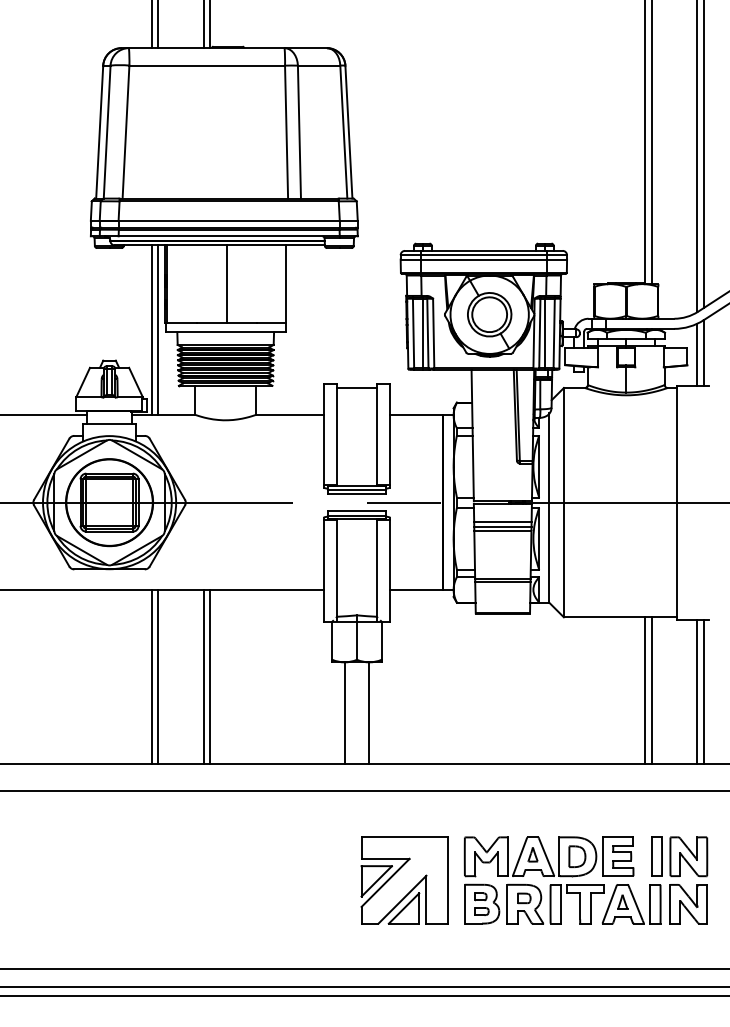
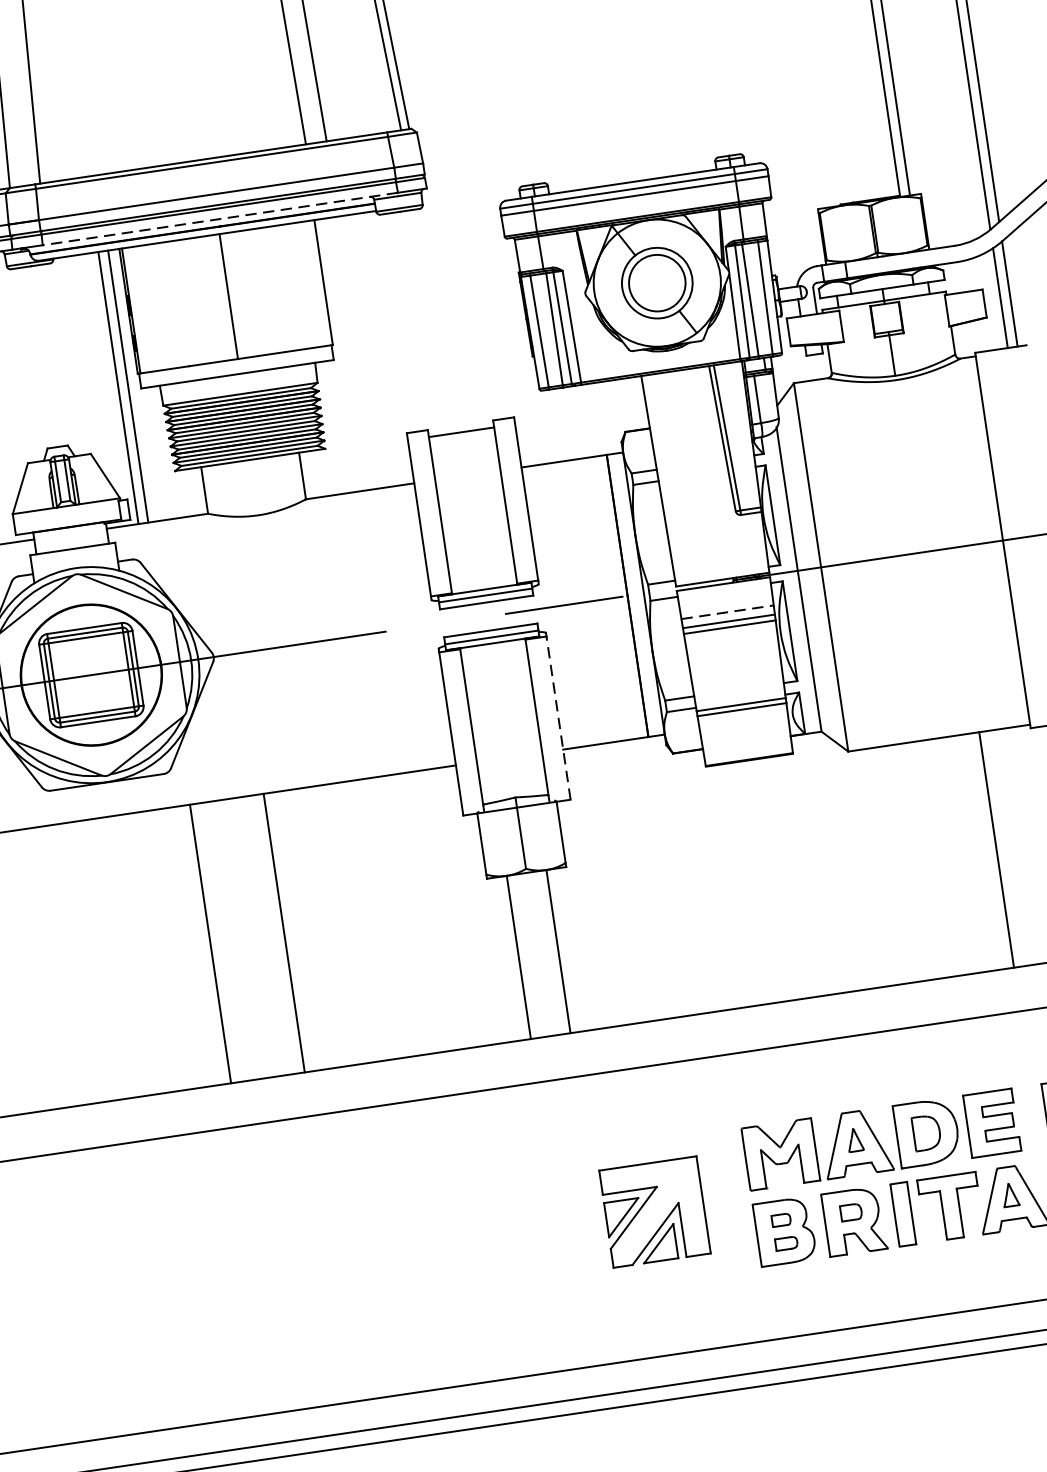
line: (229, 236) -> (220, 219), solid -> dashed
line: (502, 521) -> (726, 612), solid -> dashed
line: (390, 570) -> (558, 717), solid -> dashed
line: (151, 676) -> (199, 944), removed
line: (209, 676) -> (293, 930), removed
line: (651, 690) -> (1006, 848), removed
part: (404, 880) -> (654, 1212), size x0.7

